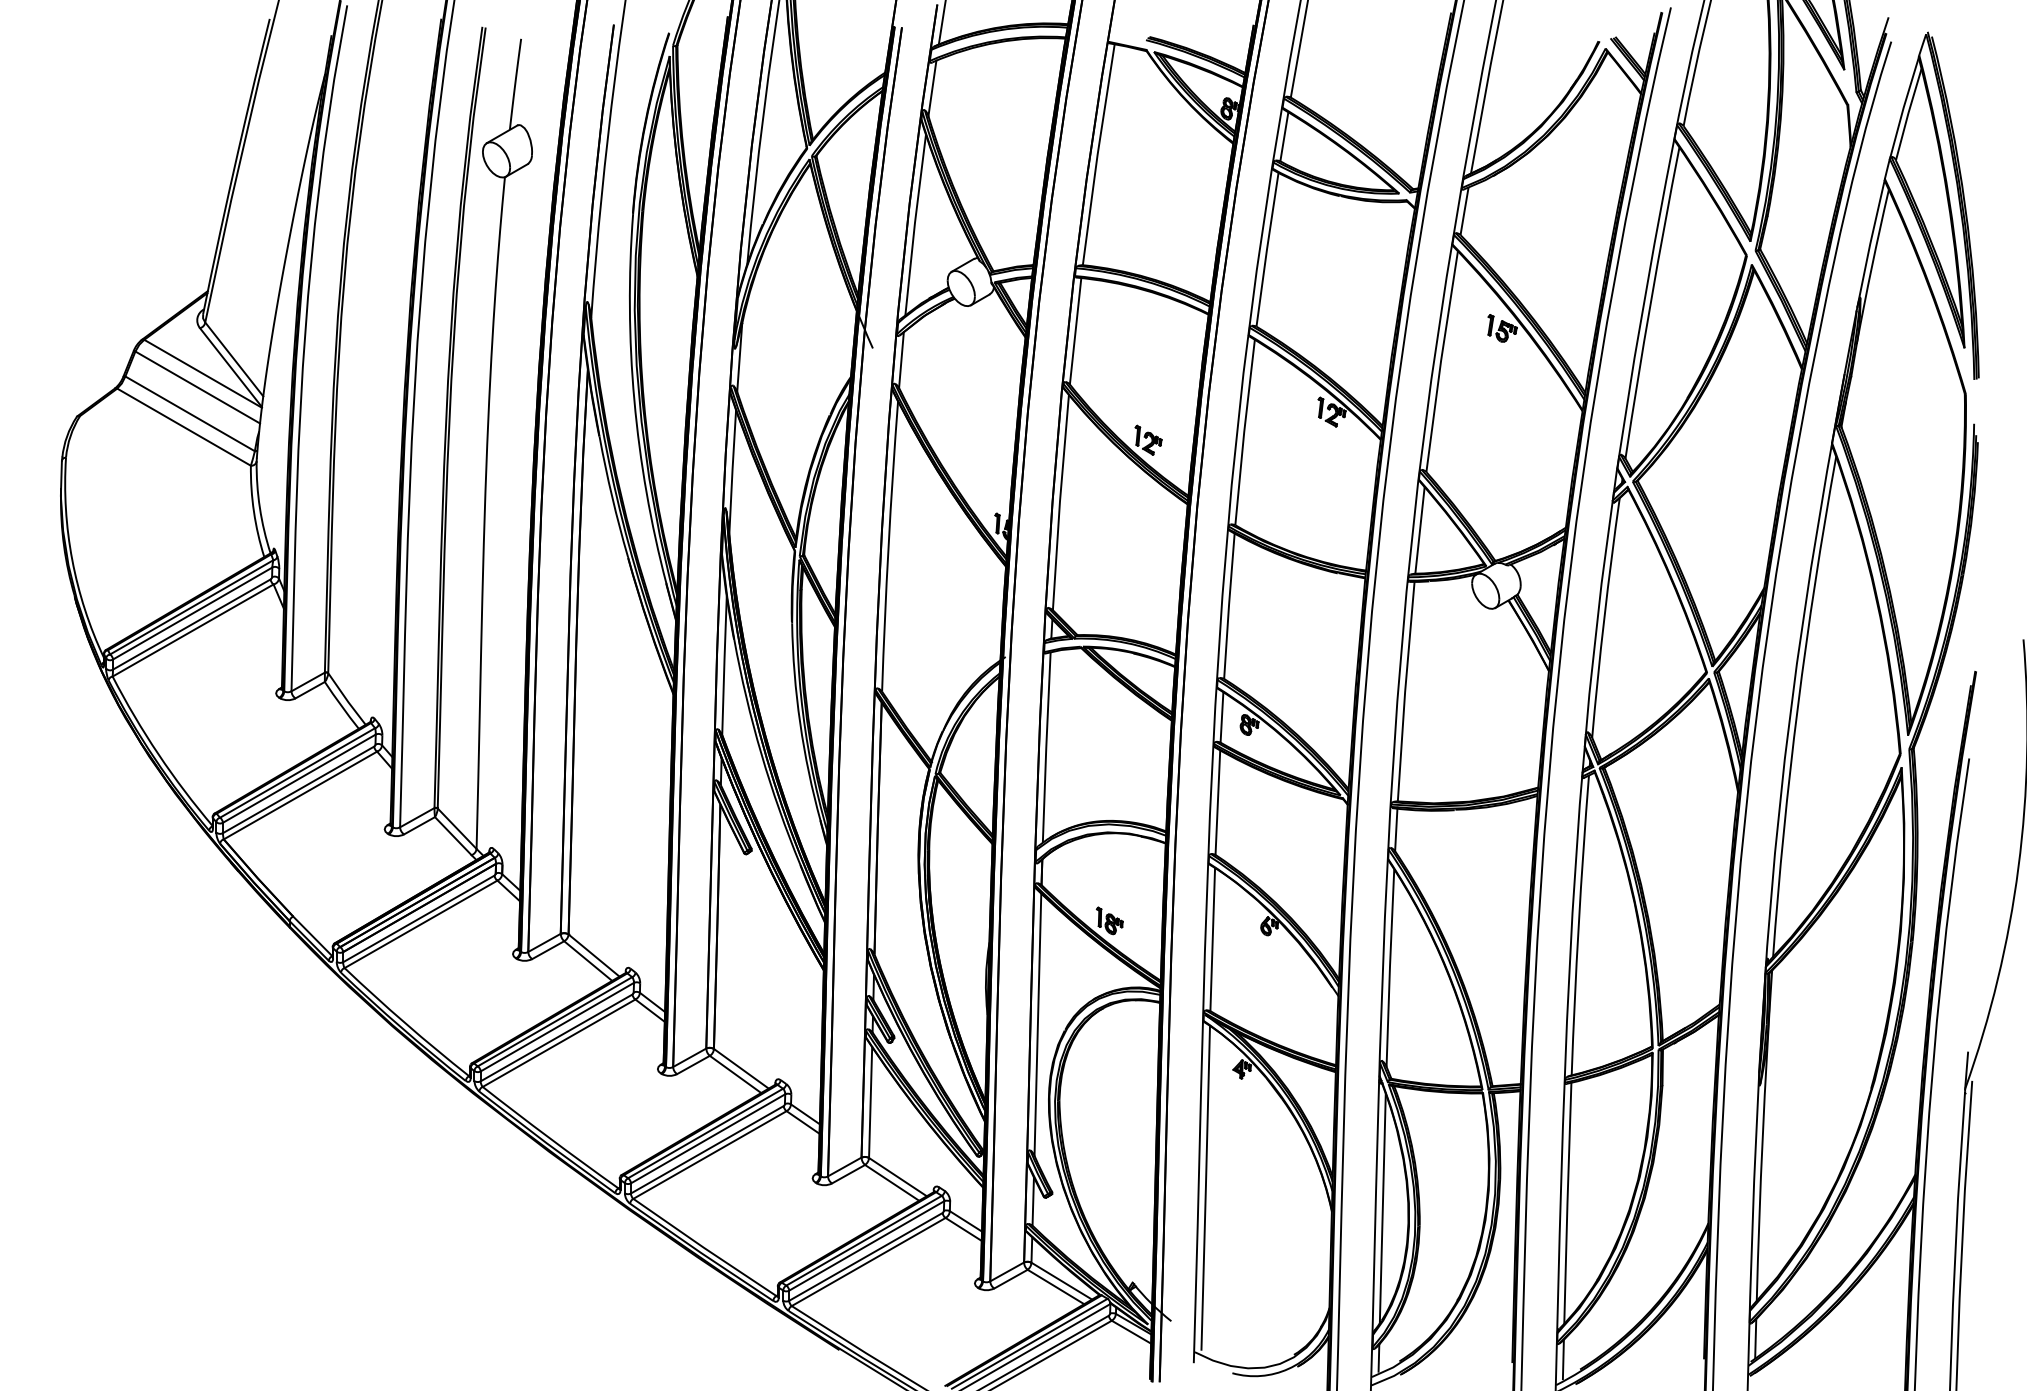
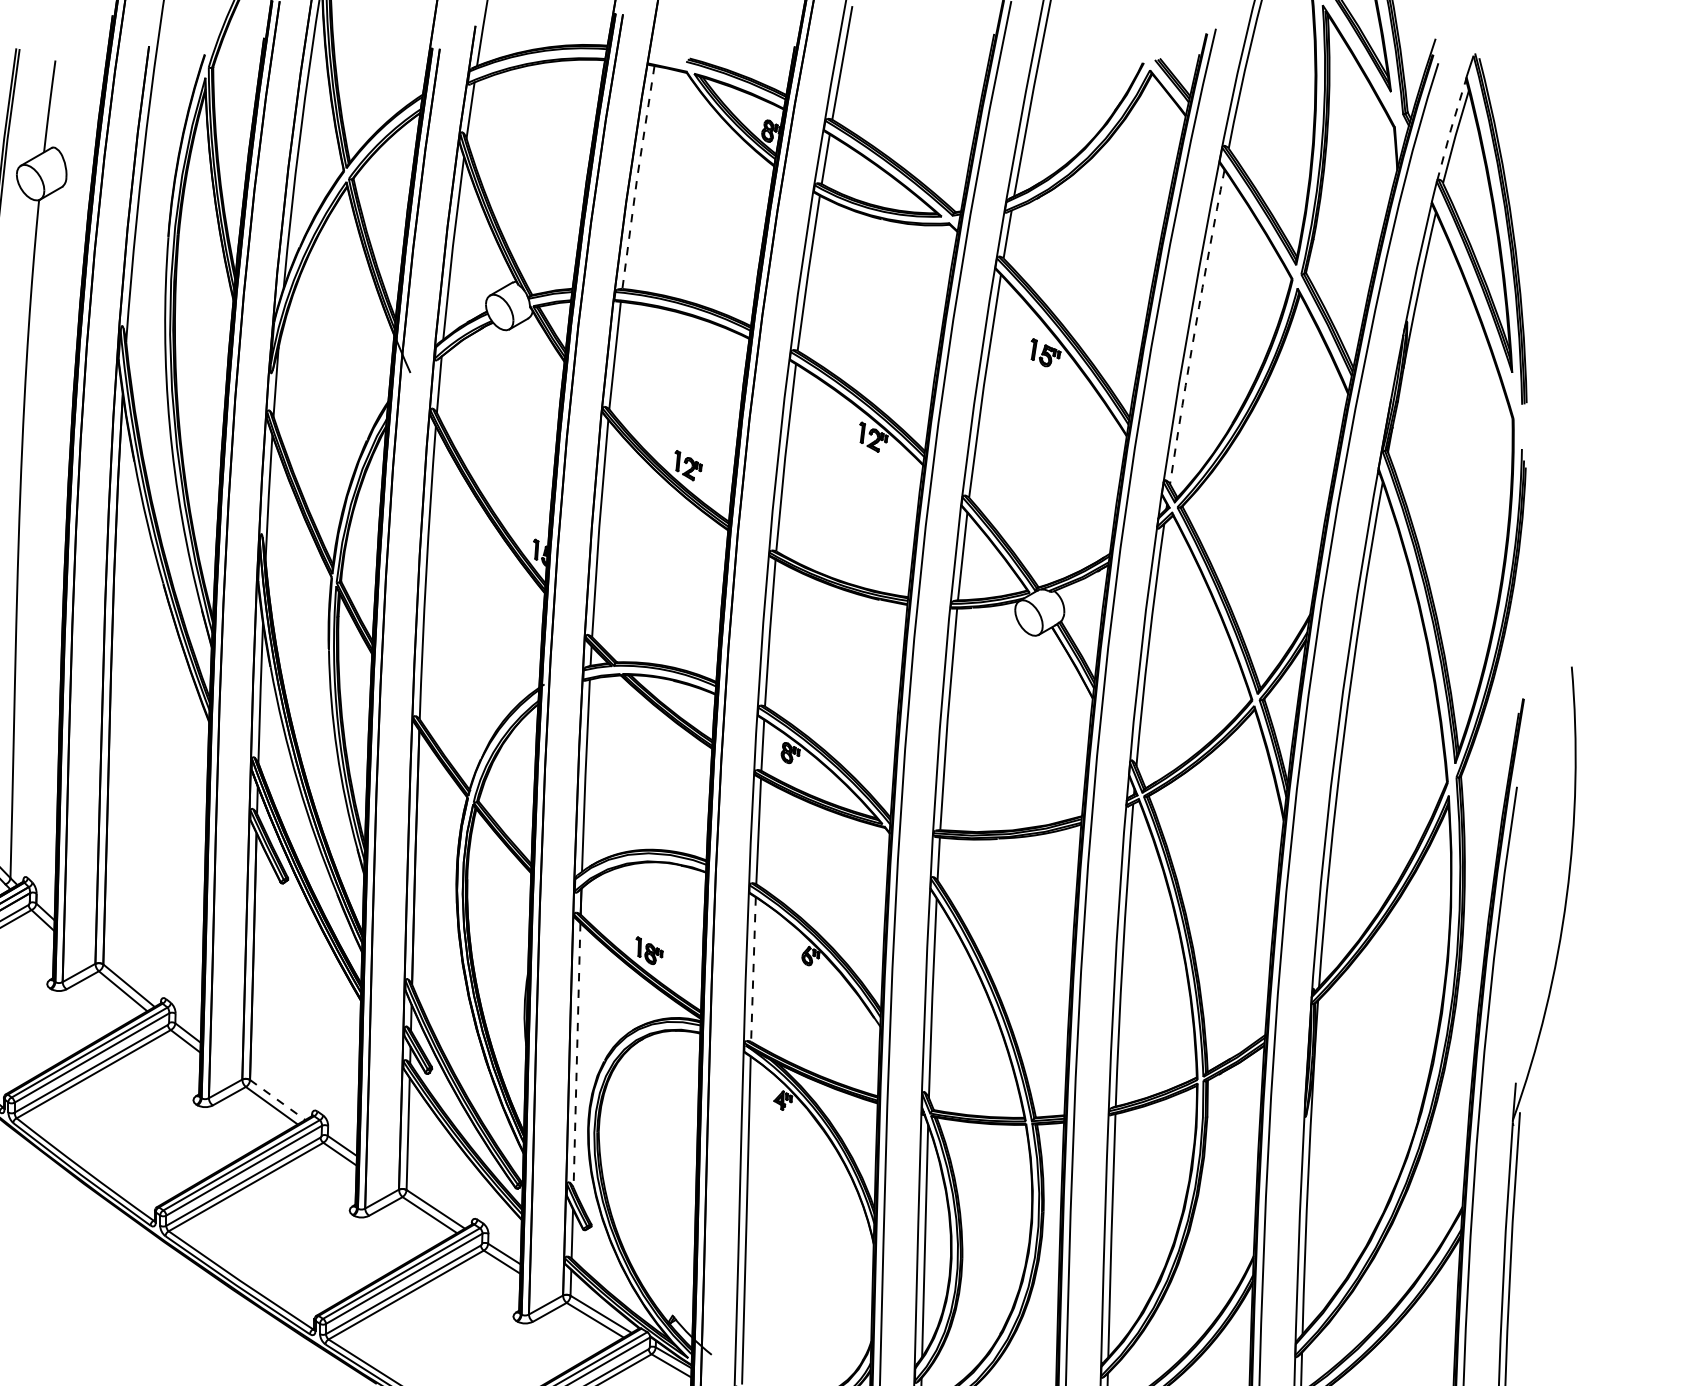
line: (1903, 107) -> (1450, 129), solid -> dashed
line: (1097, 154) -> (637, 177), solid -> dashed
arc: (1650, 302) -> (1195, 326), solid -> dashed
line: (1212, 939) -> (753, 969), solid -> dashed
line: (1037, 1025) -> (576, 1056), solid -> dashed
line: (741, 1068) -> (277, 1099), solid -> dashed

